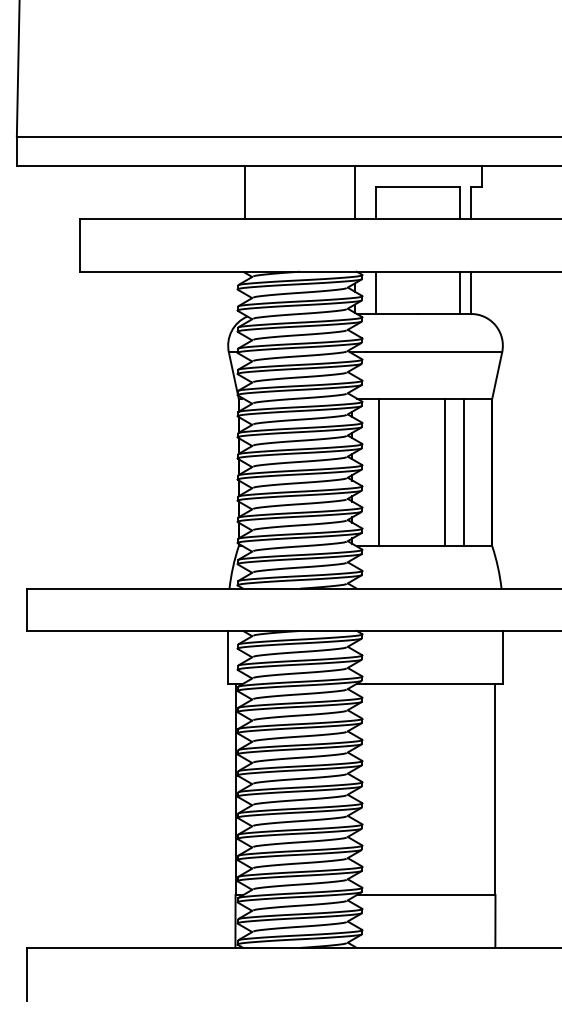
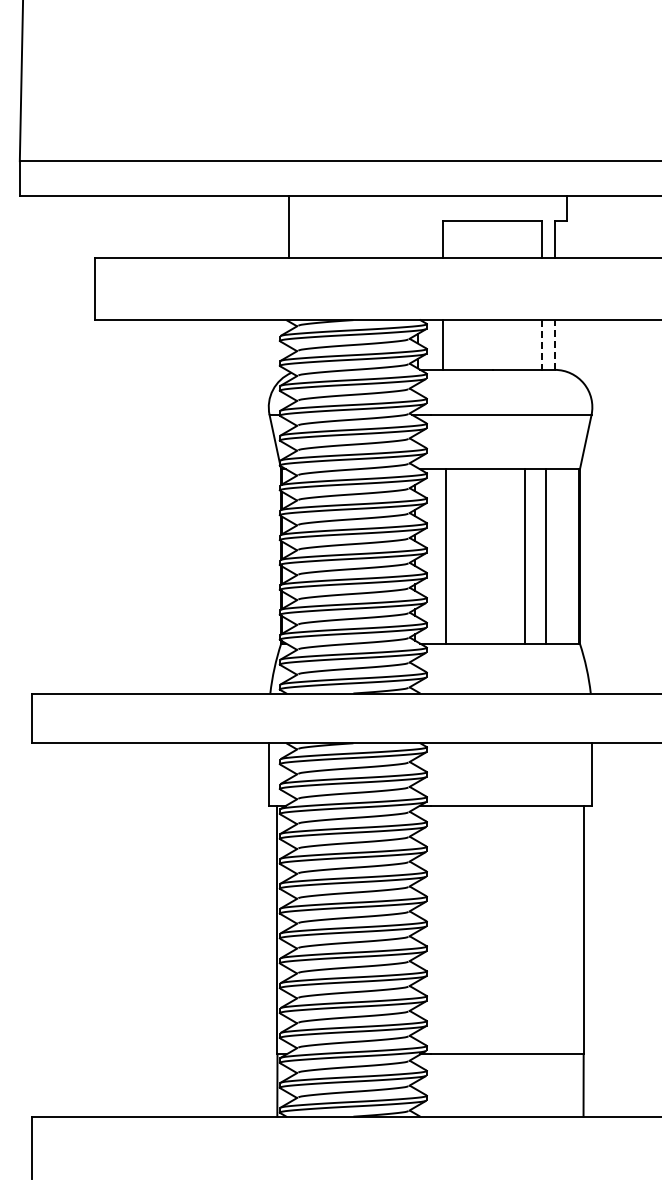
line: (355, 192) -> (418, 226), removed
line: (460, 293) -> (542, 345), solid -> dashed
line: (471, 293) -> (555, 345), solid -> dashed

